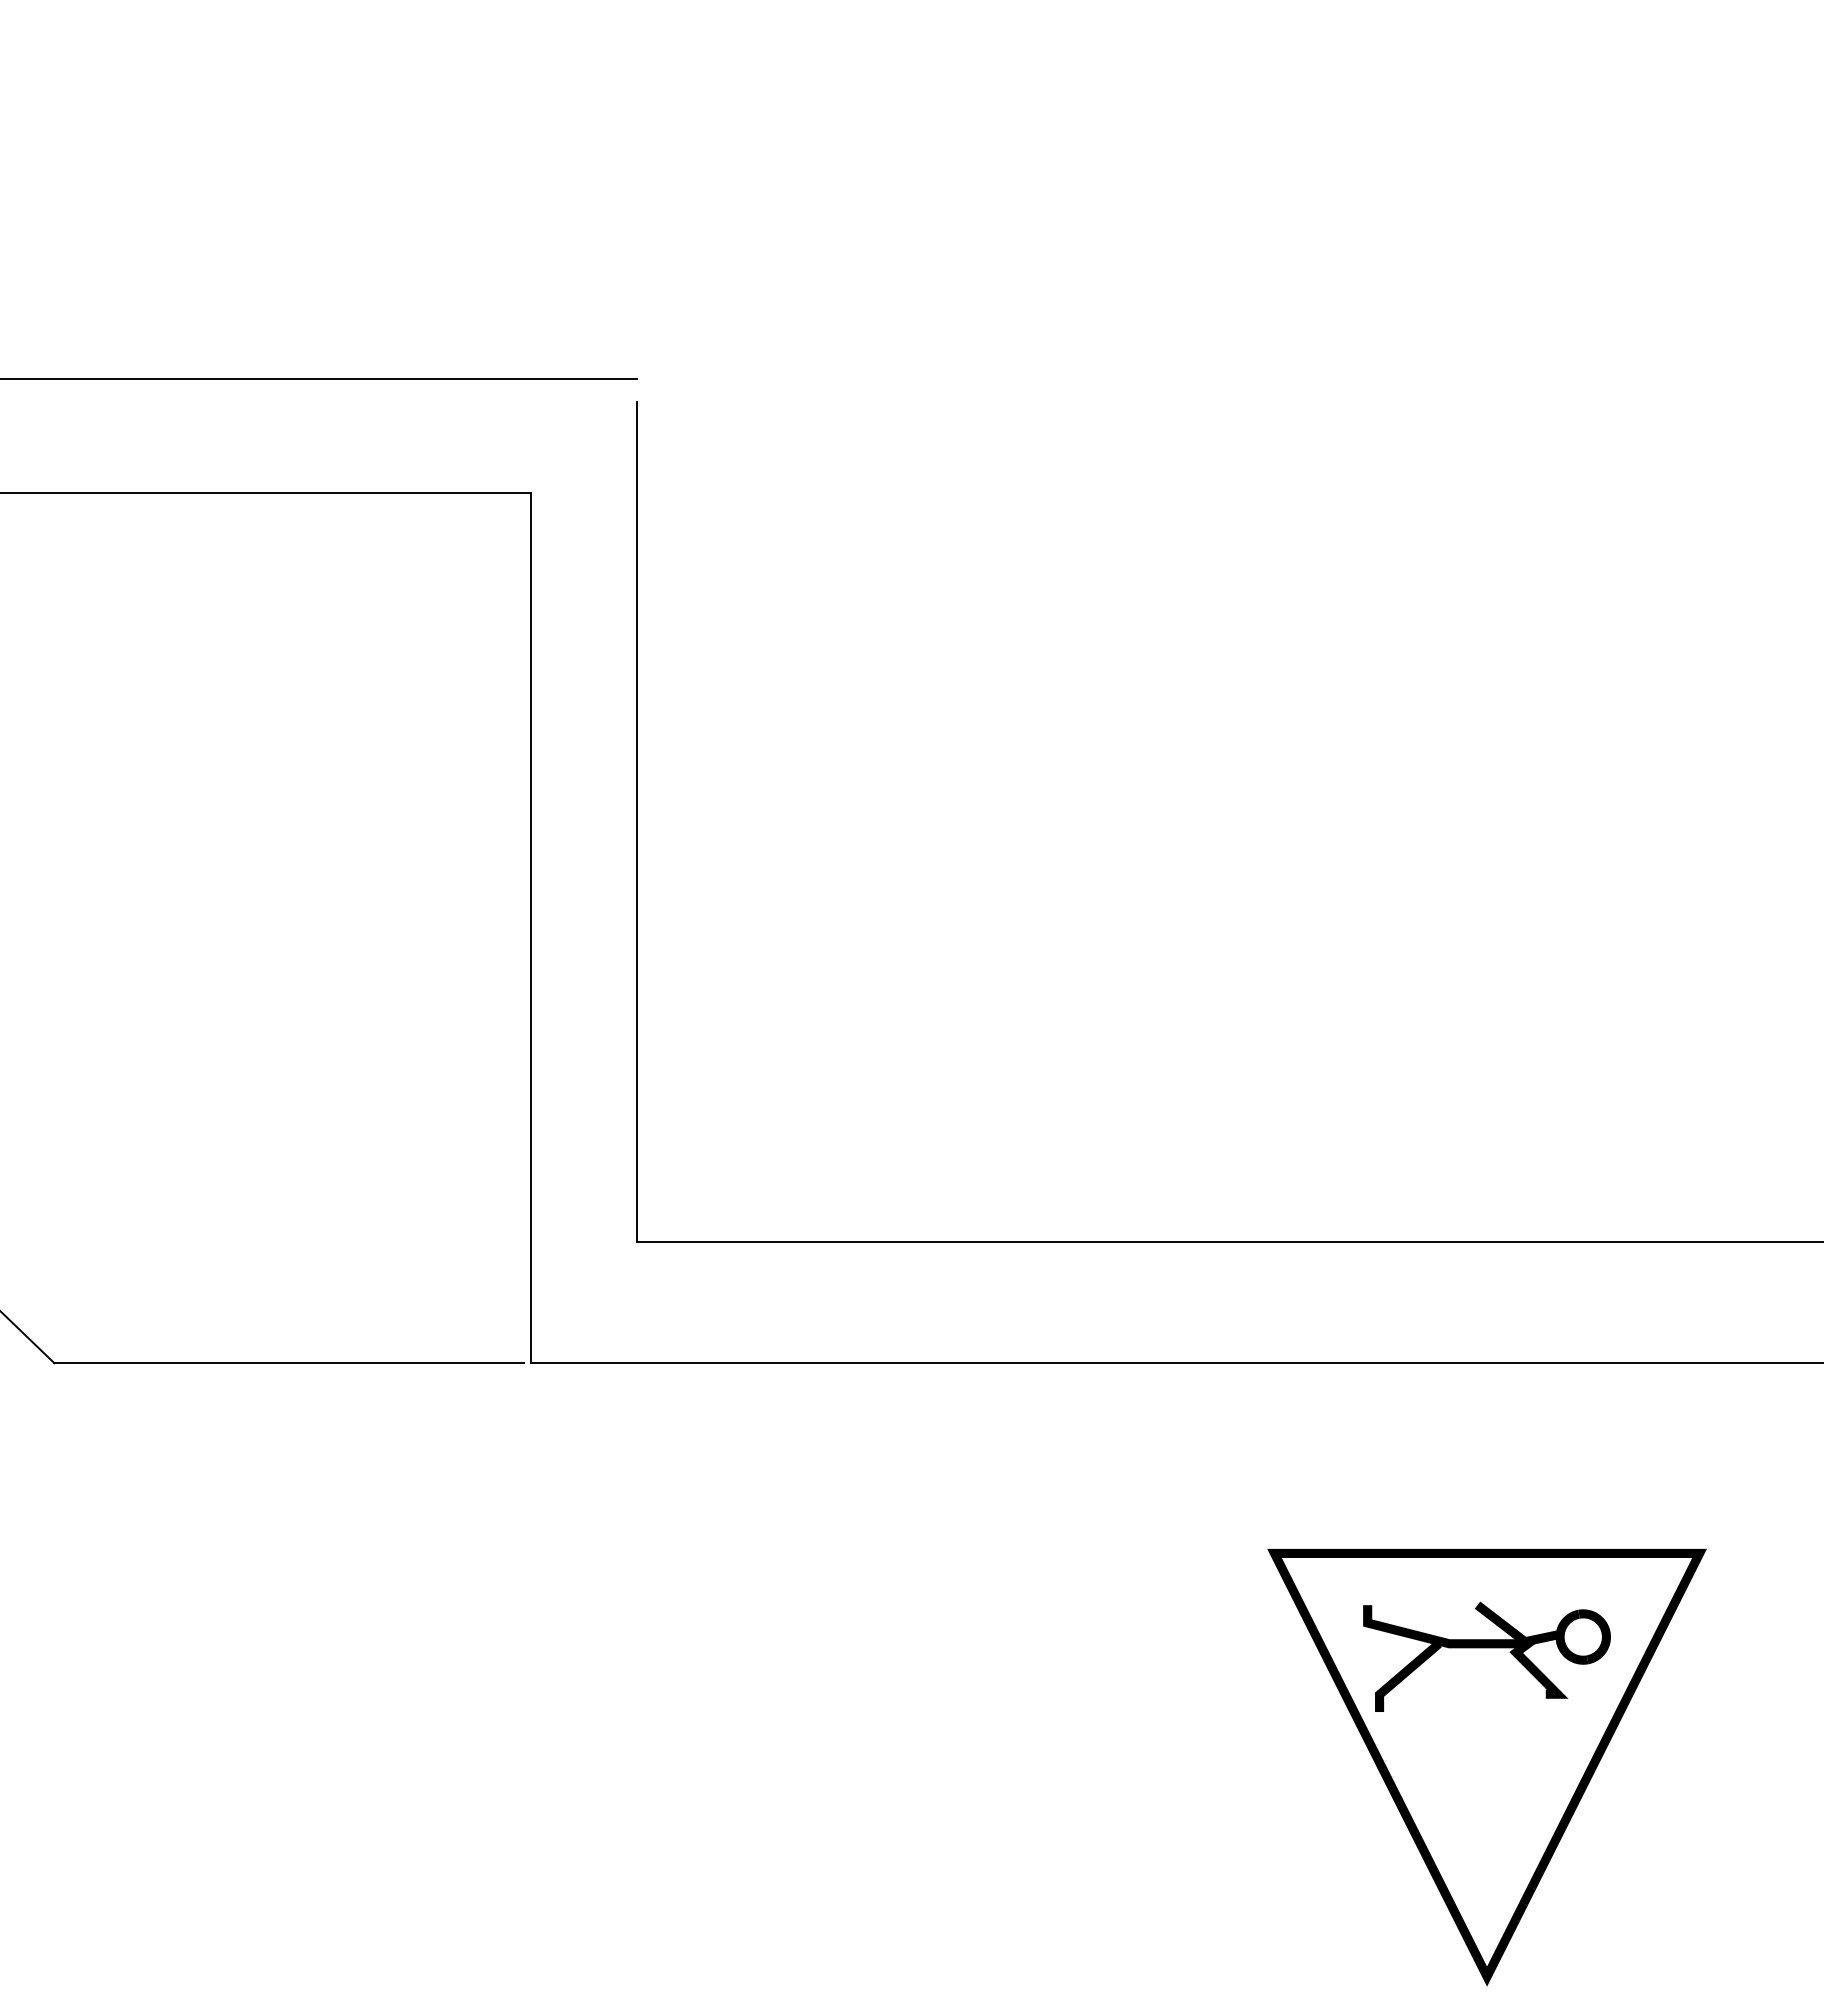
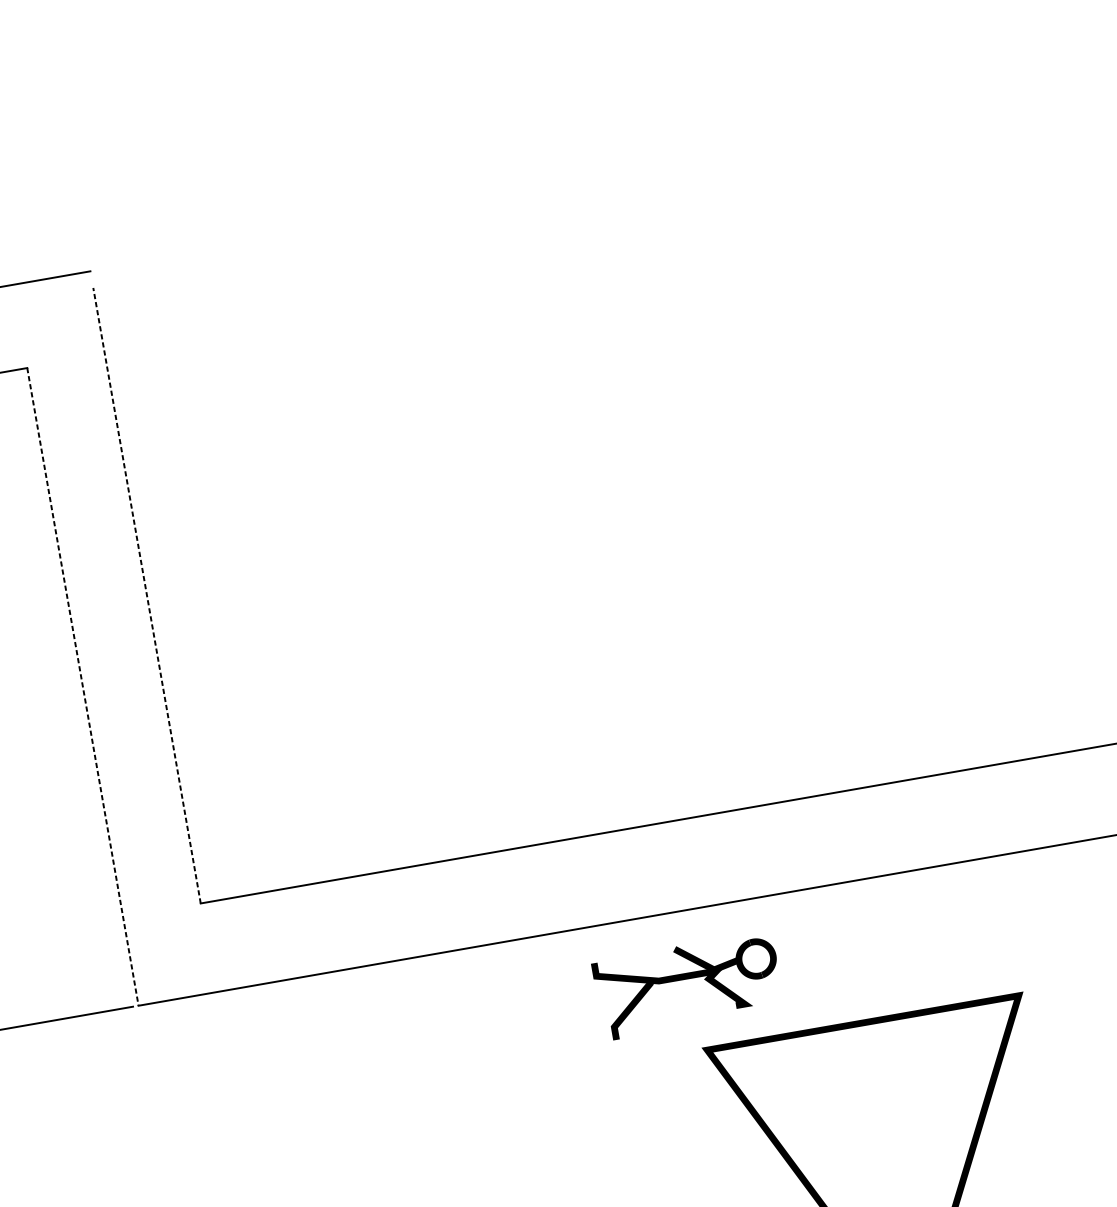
line: (637, 821) -> (147, 595), solid -> dashed
line: (531, 928) -> (83, 687), solid -> dashed
part: (1486, 1648) -> (686, 979), moved

